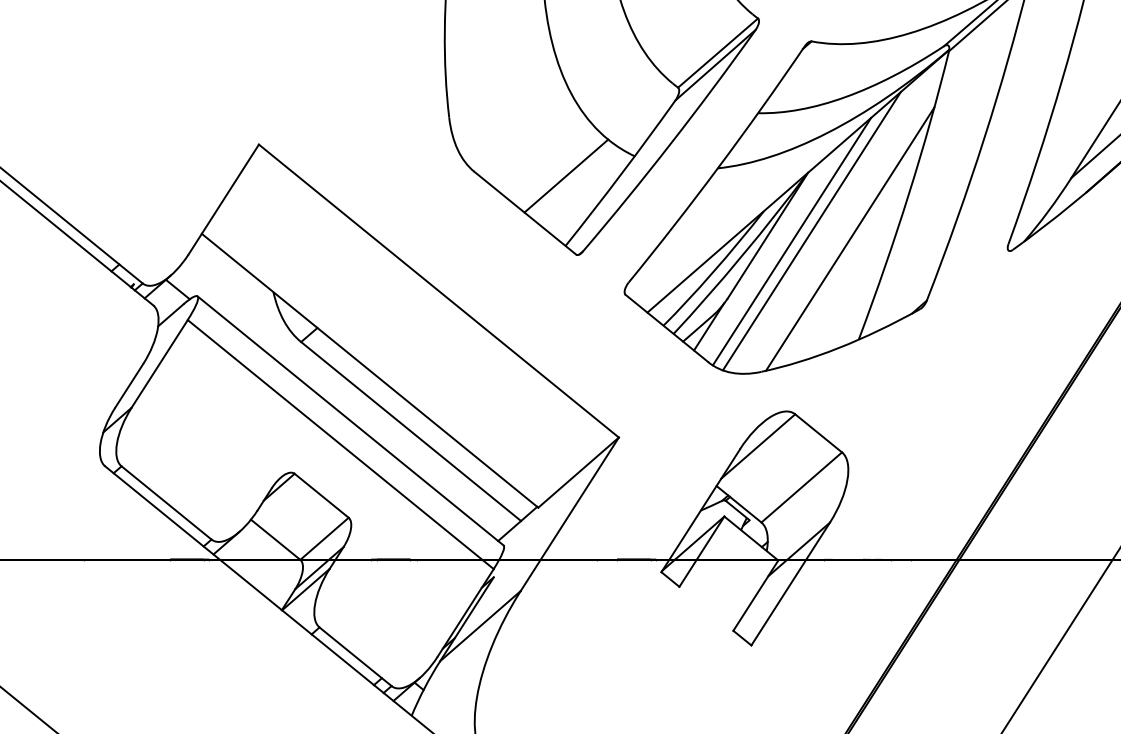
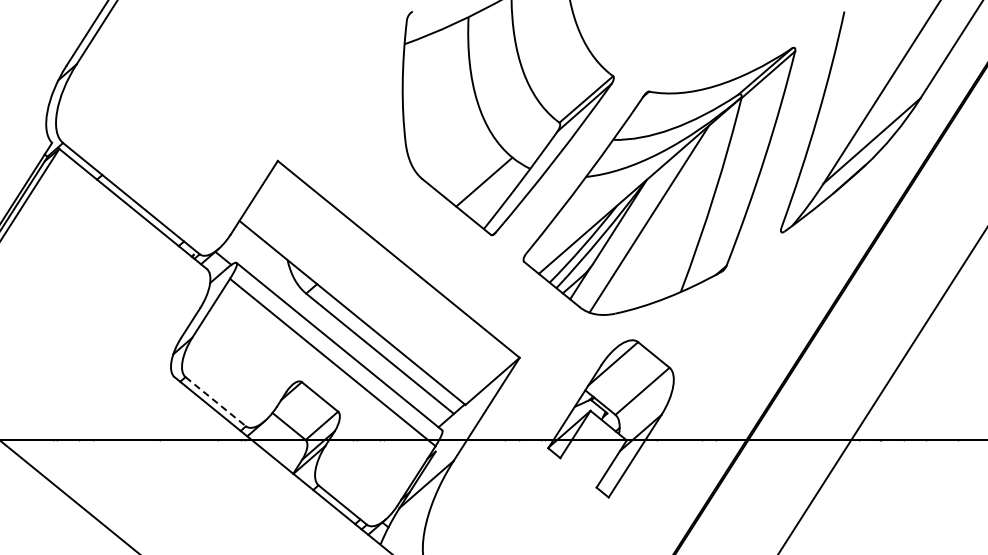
line: (849, 239) -> (674, 224), removed
line: (791, 242) -> (635, 226), removed
line: (166, 502) -> (215, 401), solid -> dashed

